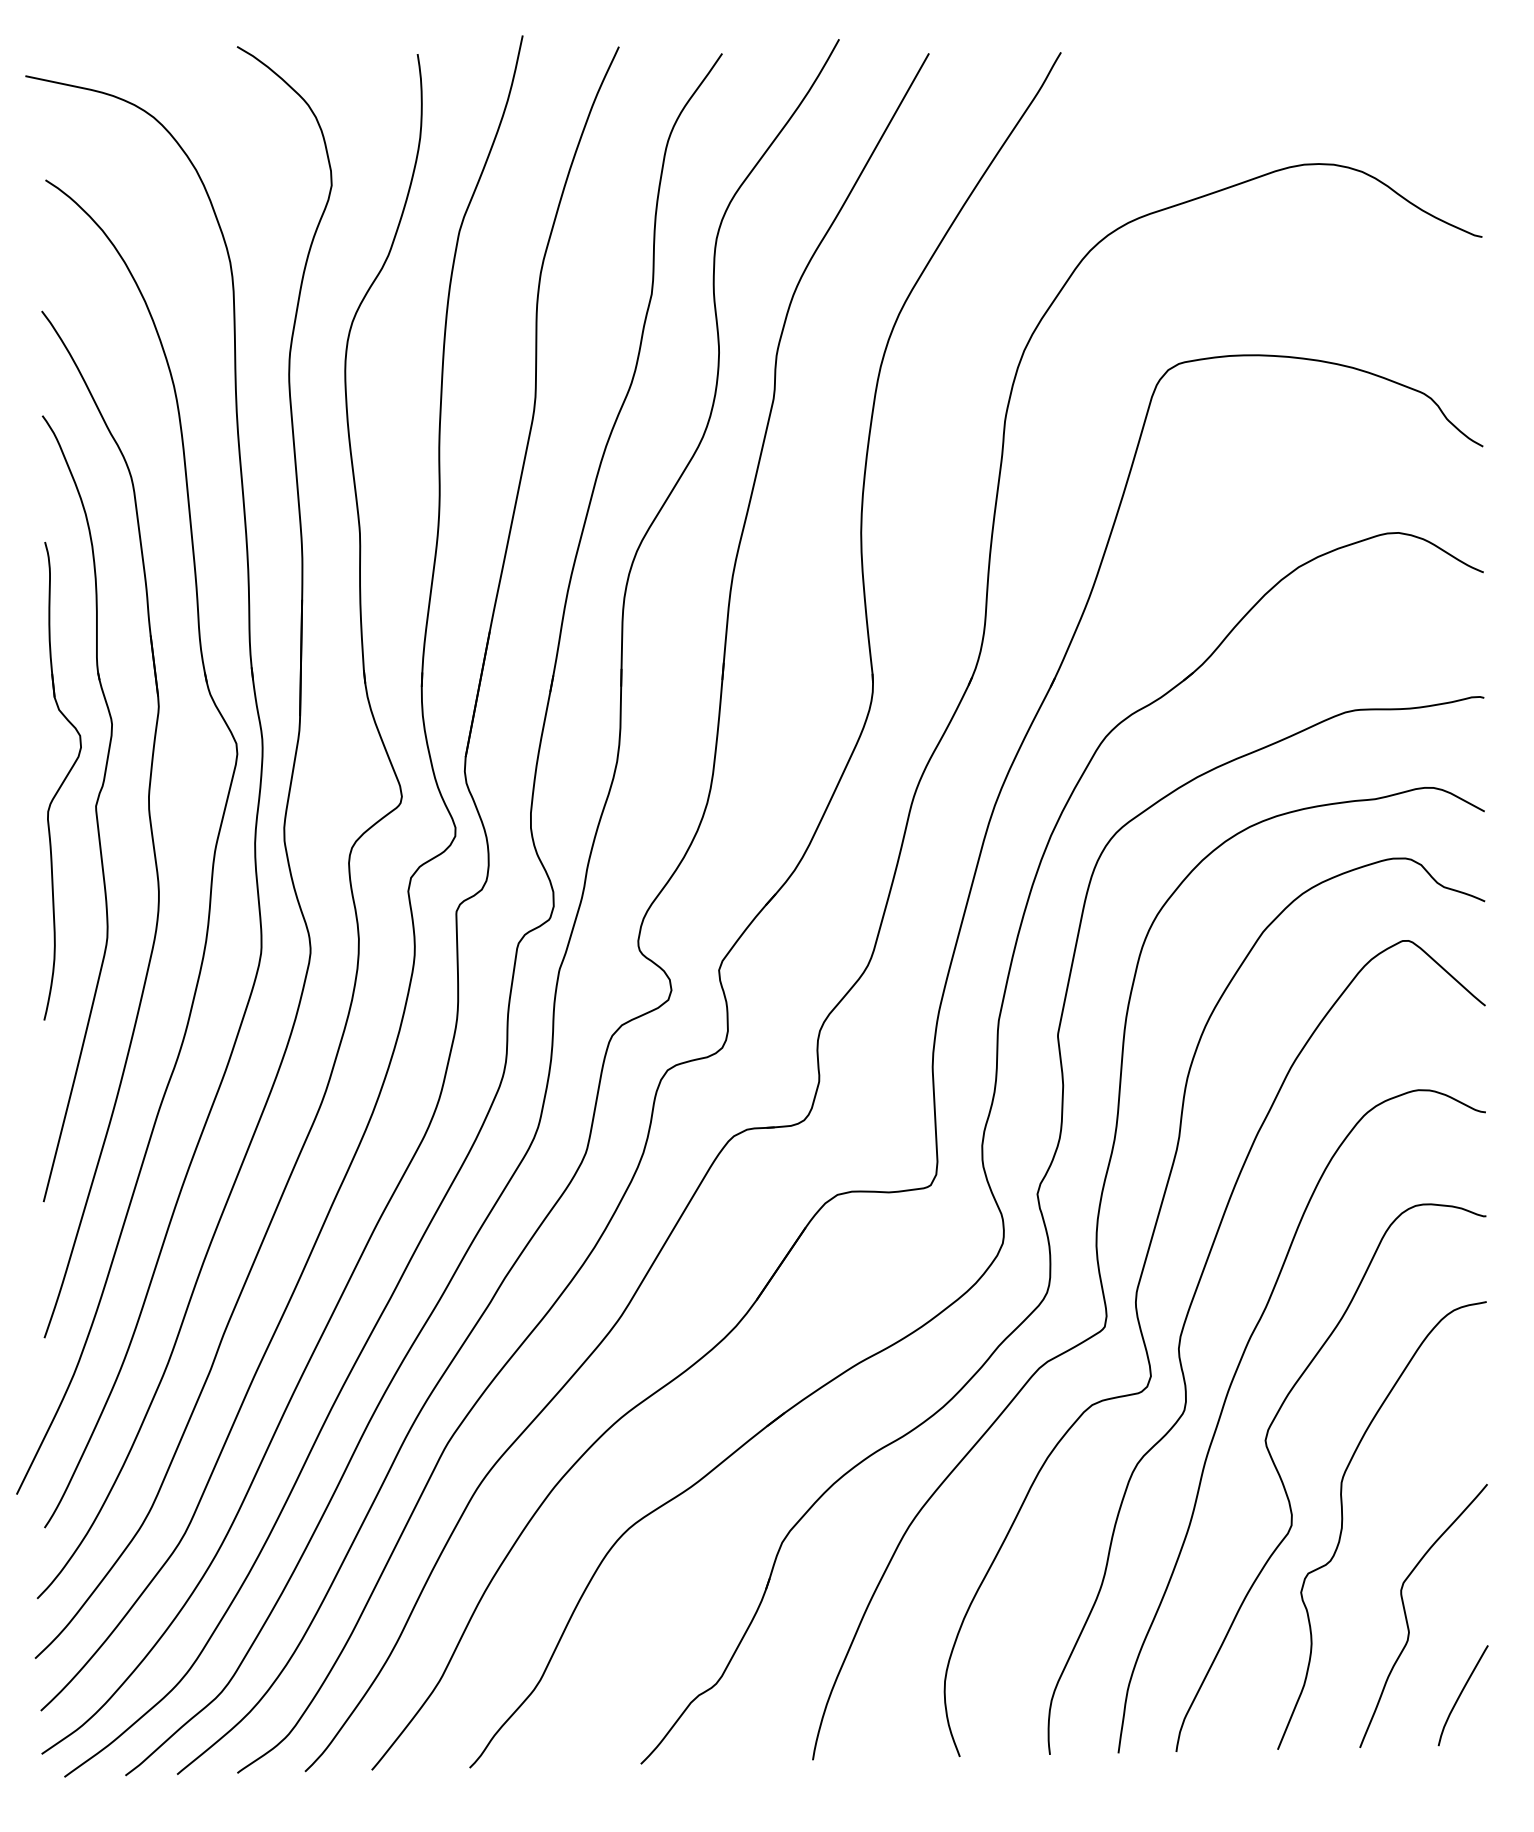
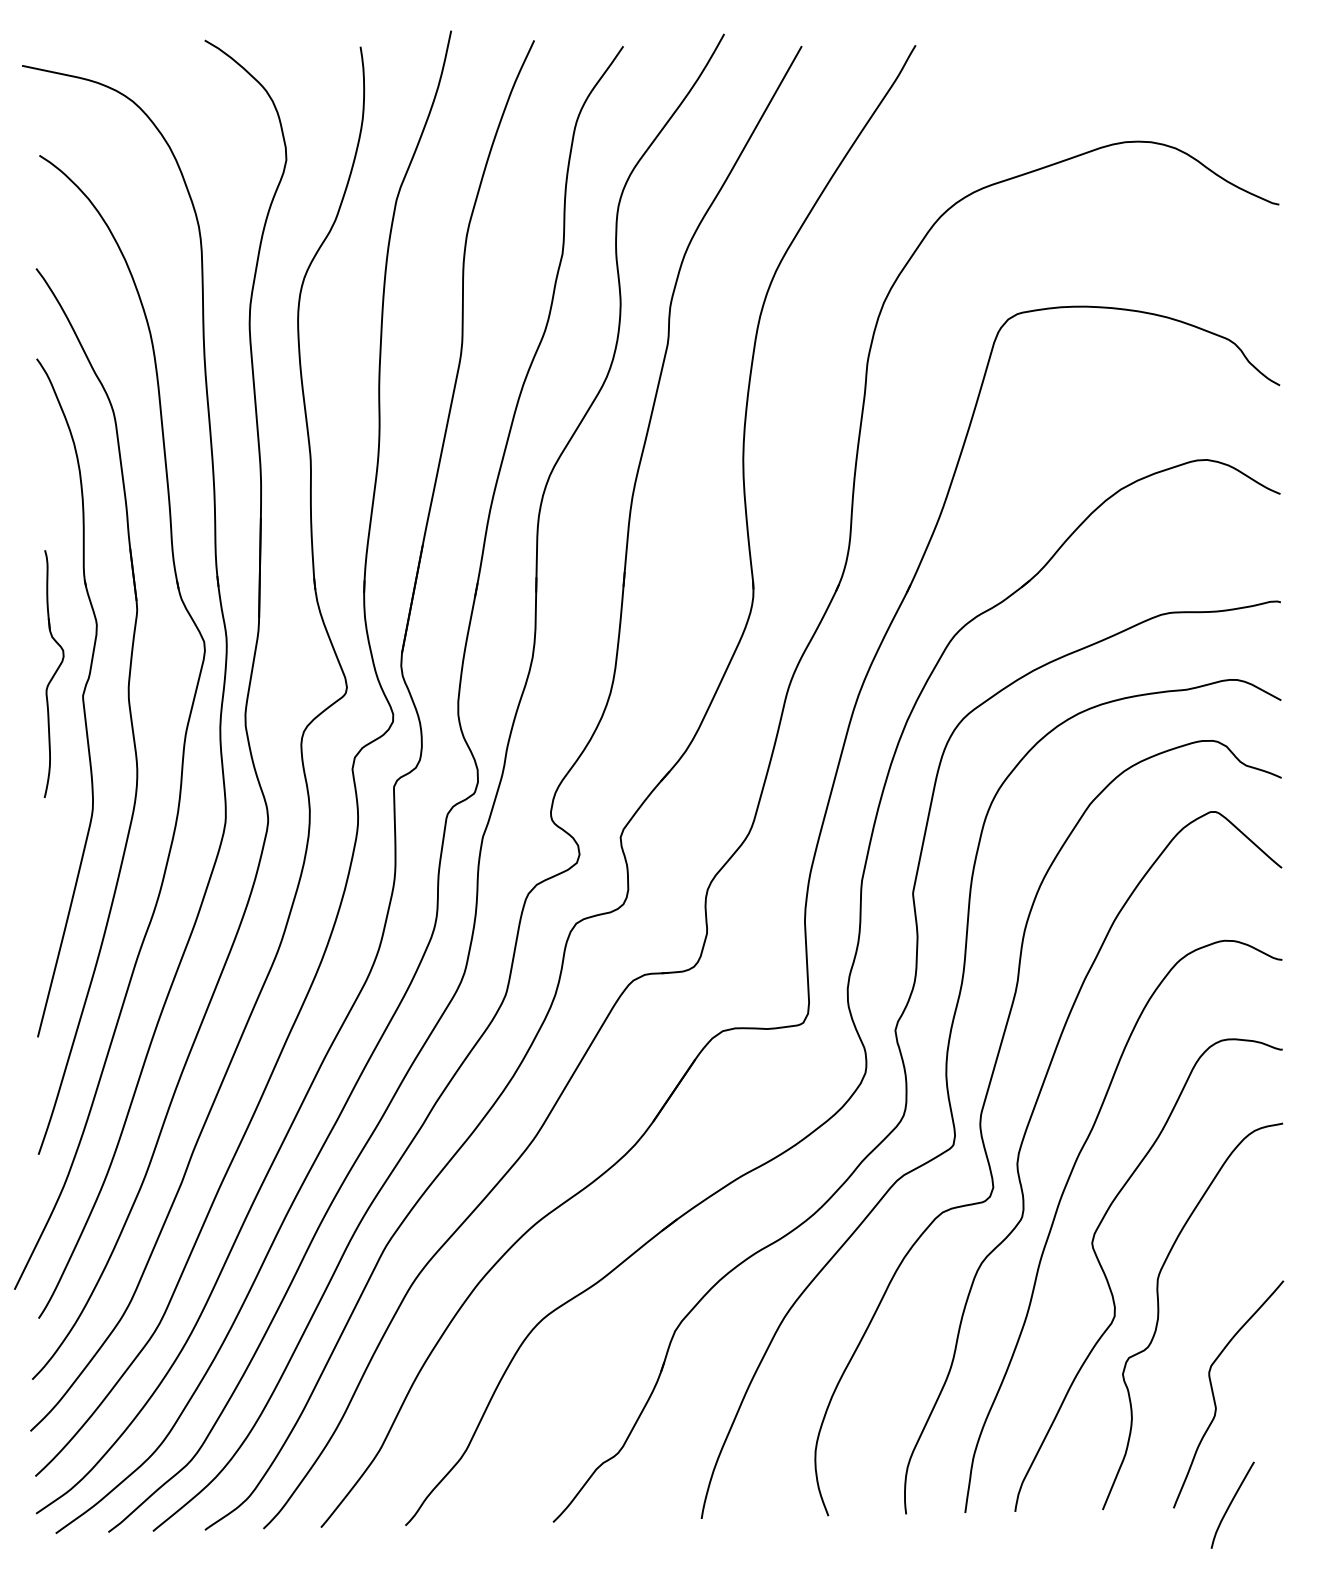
part: (61, 780) -> (53, 673), size x0.6
curve: (1461, 1694) -> (1231, 1504), moved

